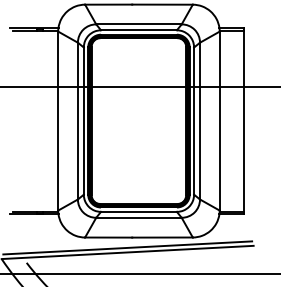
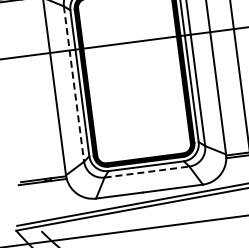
line: (77, 121) -> (73, 84), solid -> dashed
line: (138, 217) -> (146, 171), solid -> dashed

